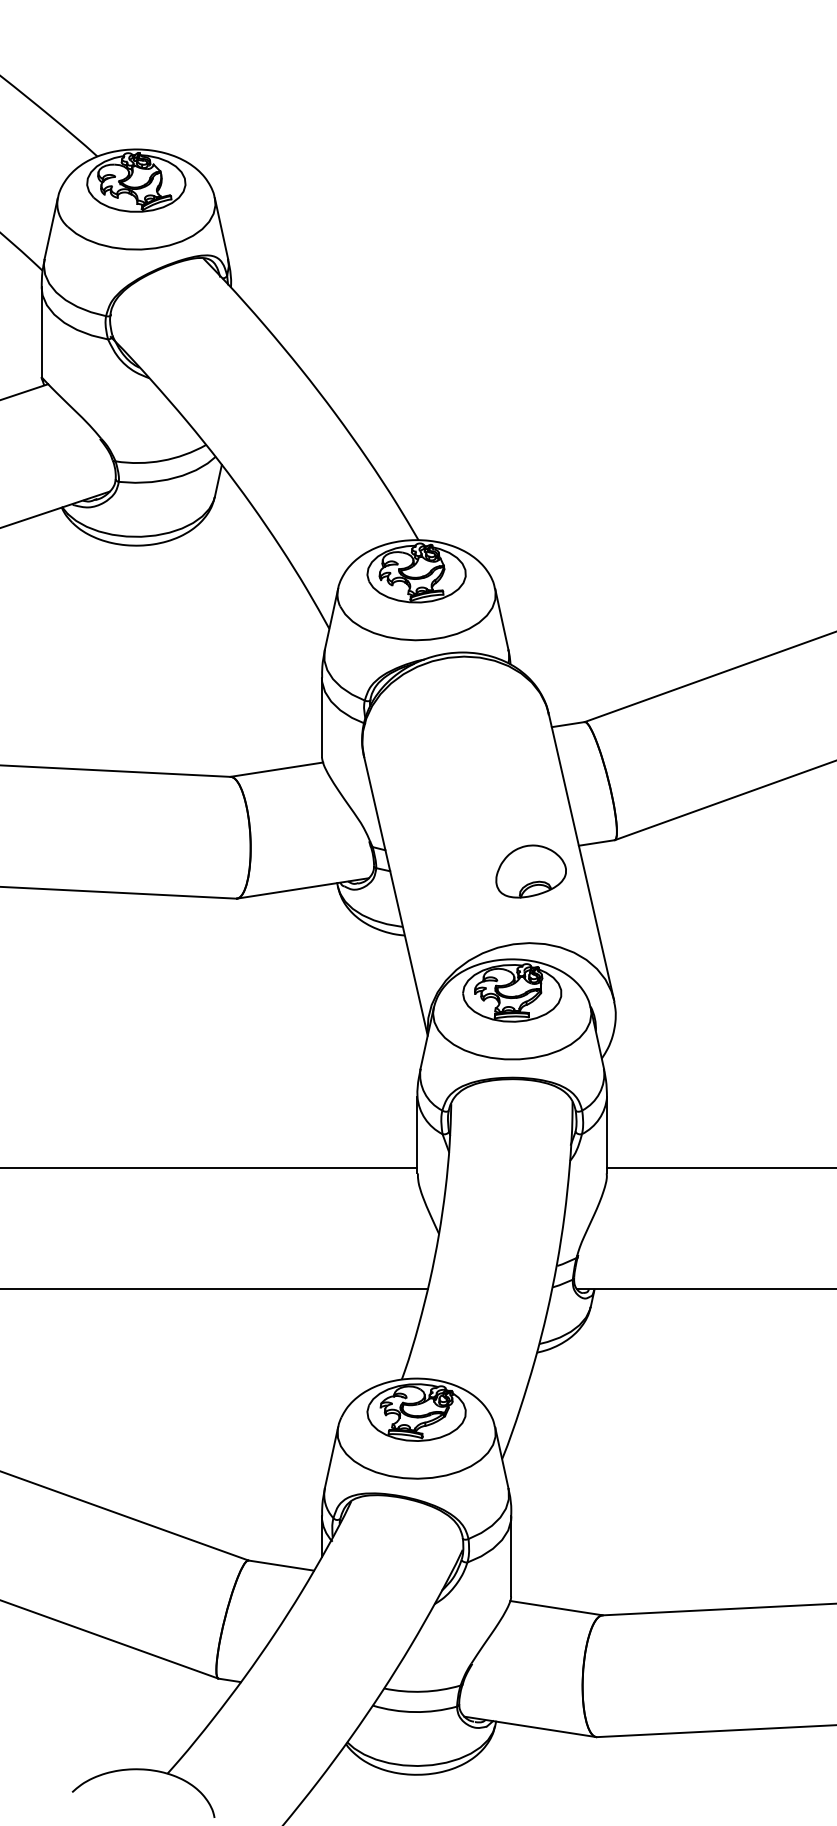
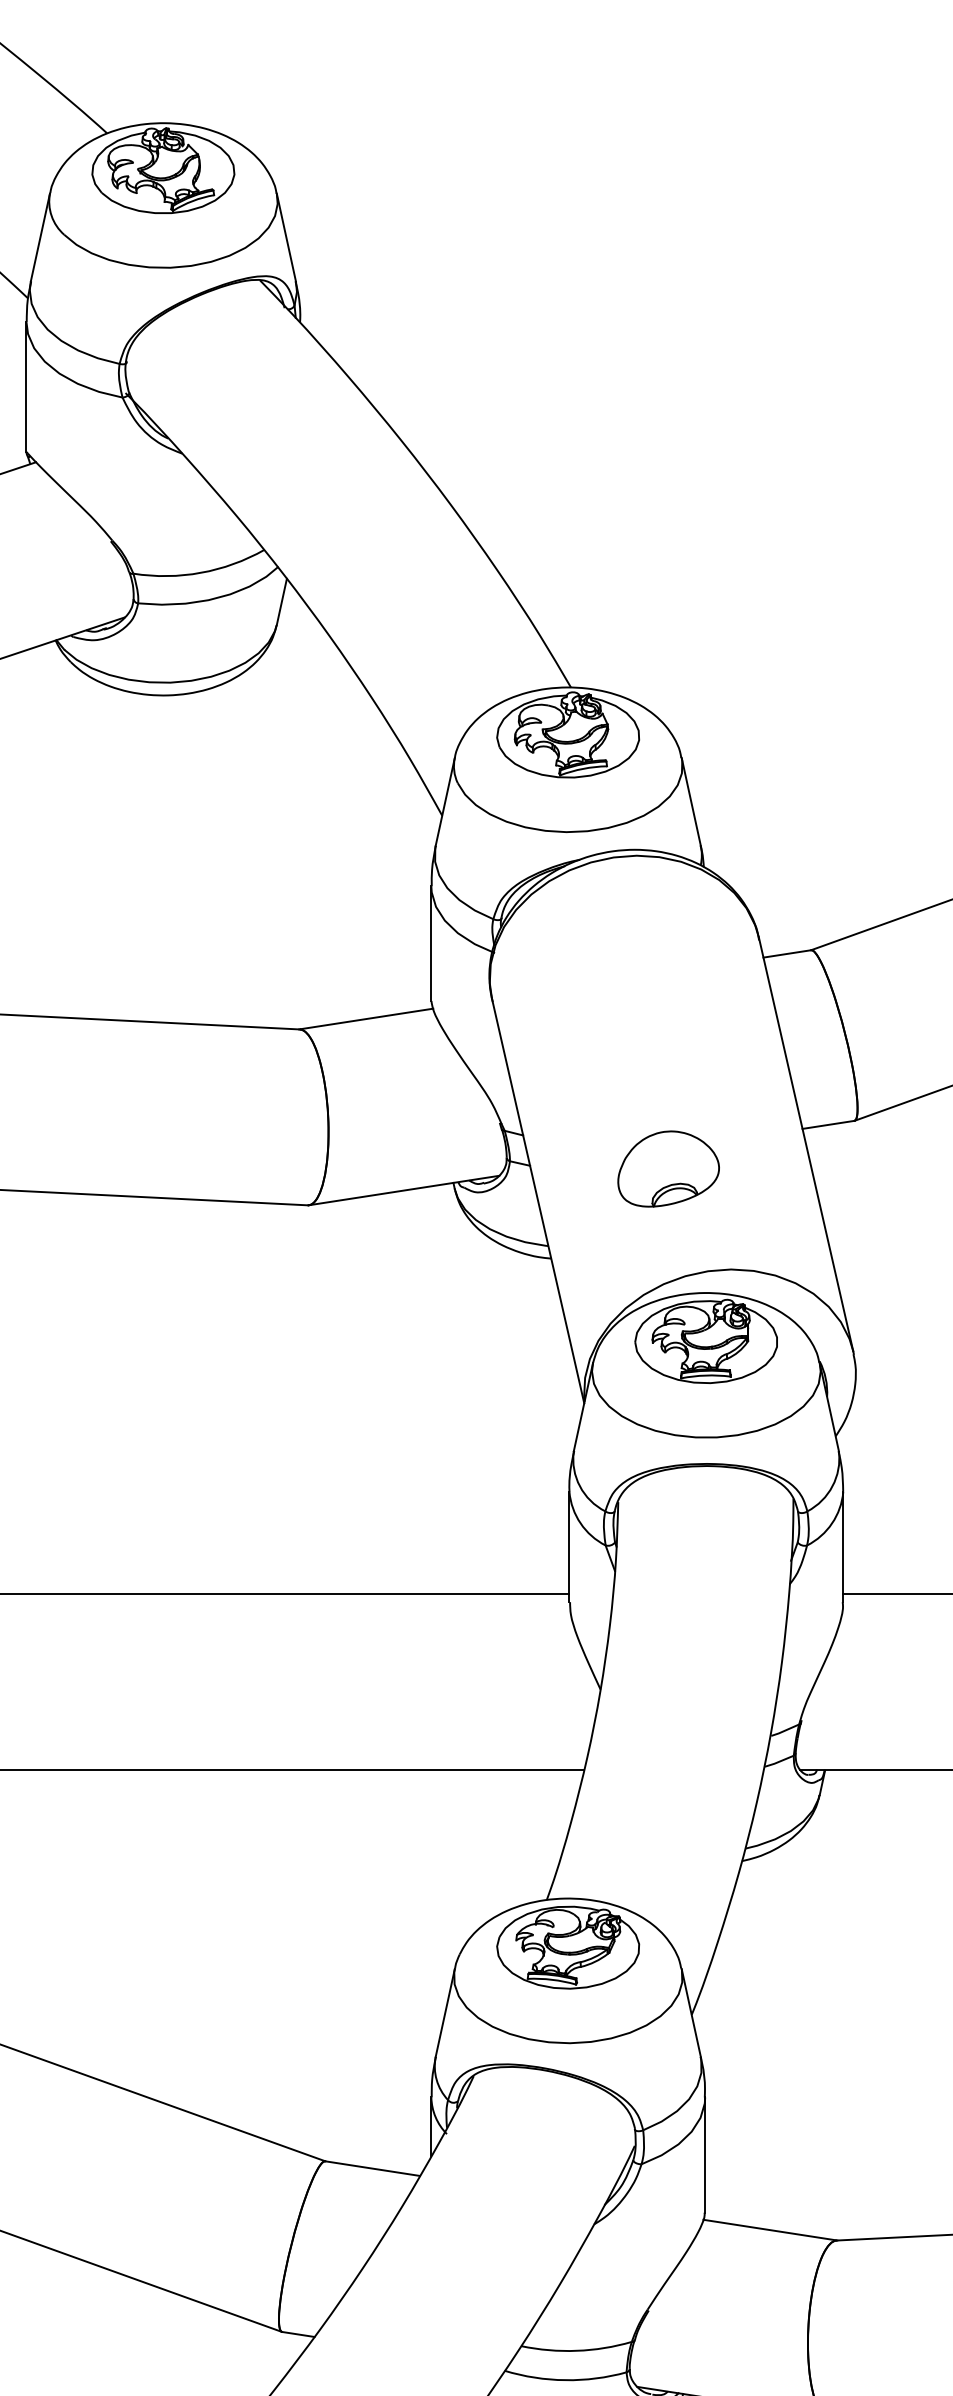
part: (530, 871) -> (667, 1168), moved

